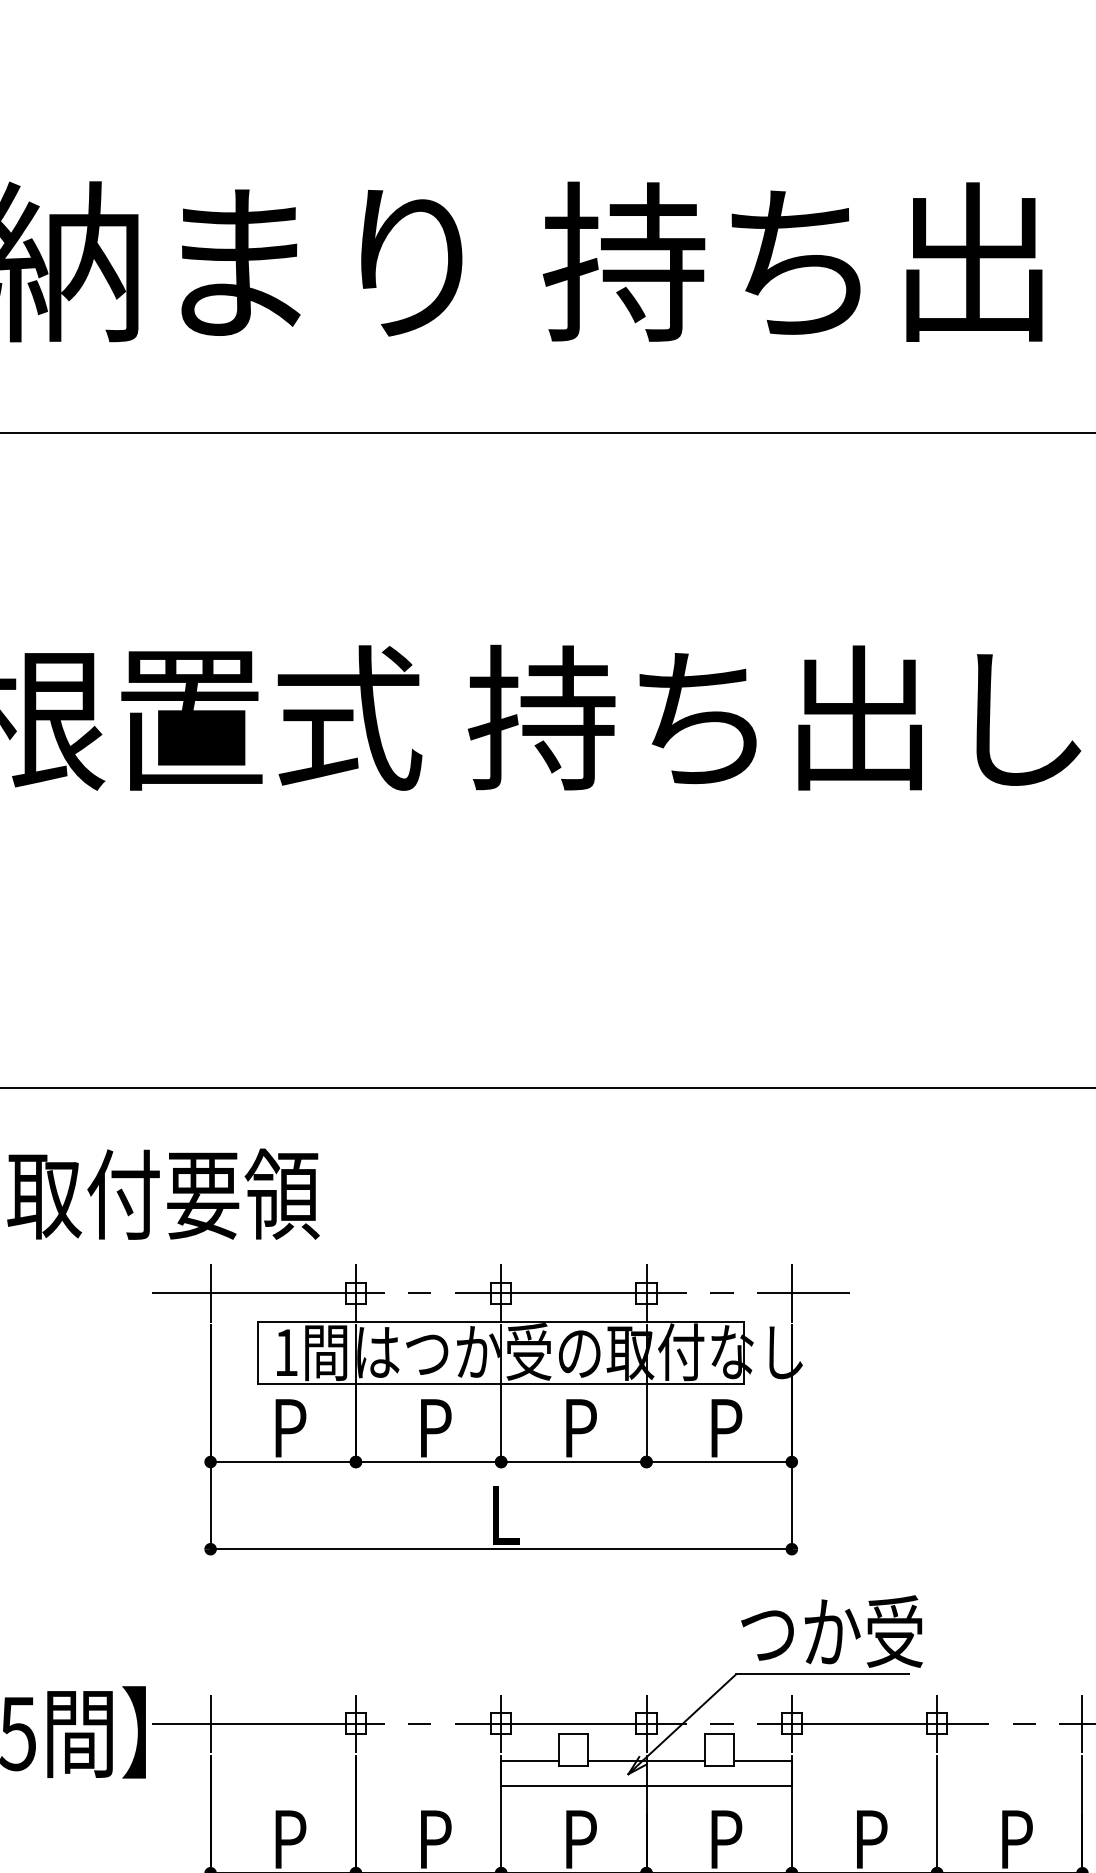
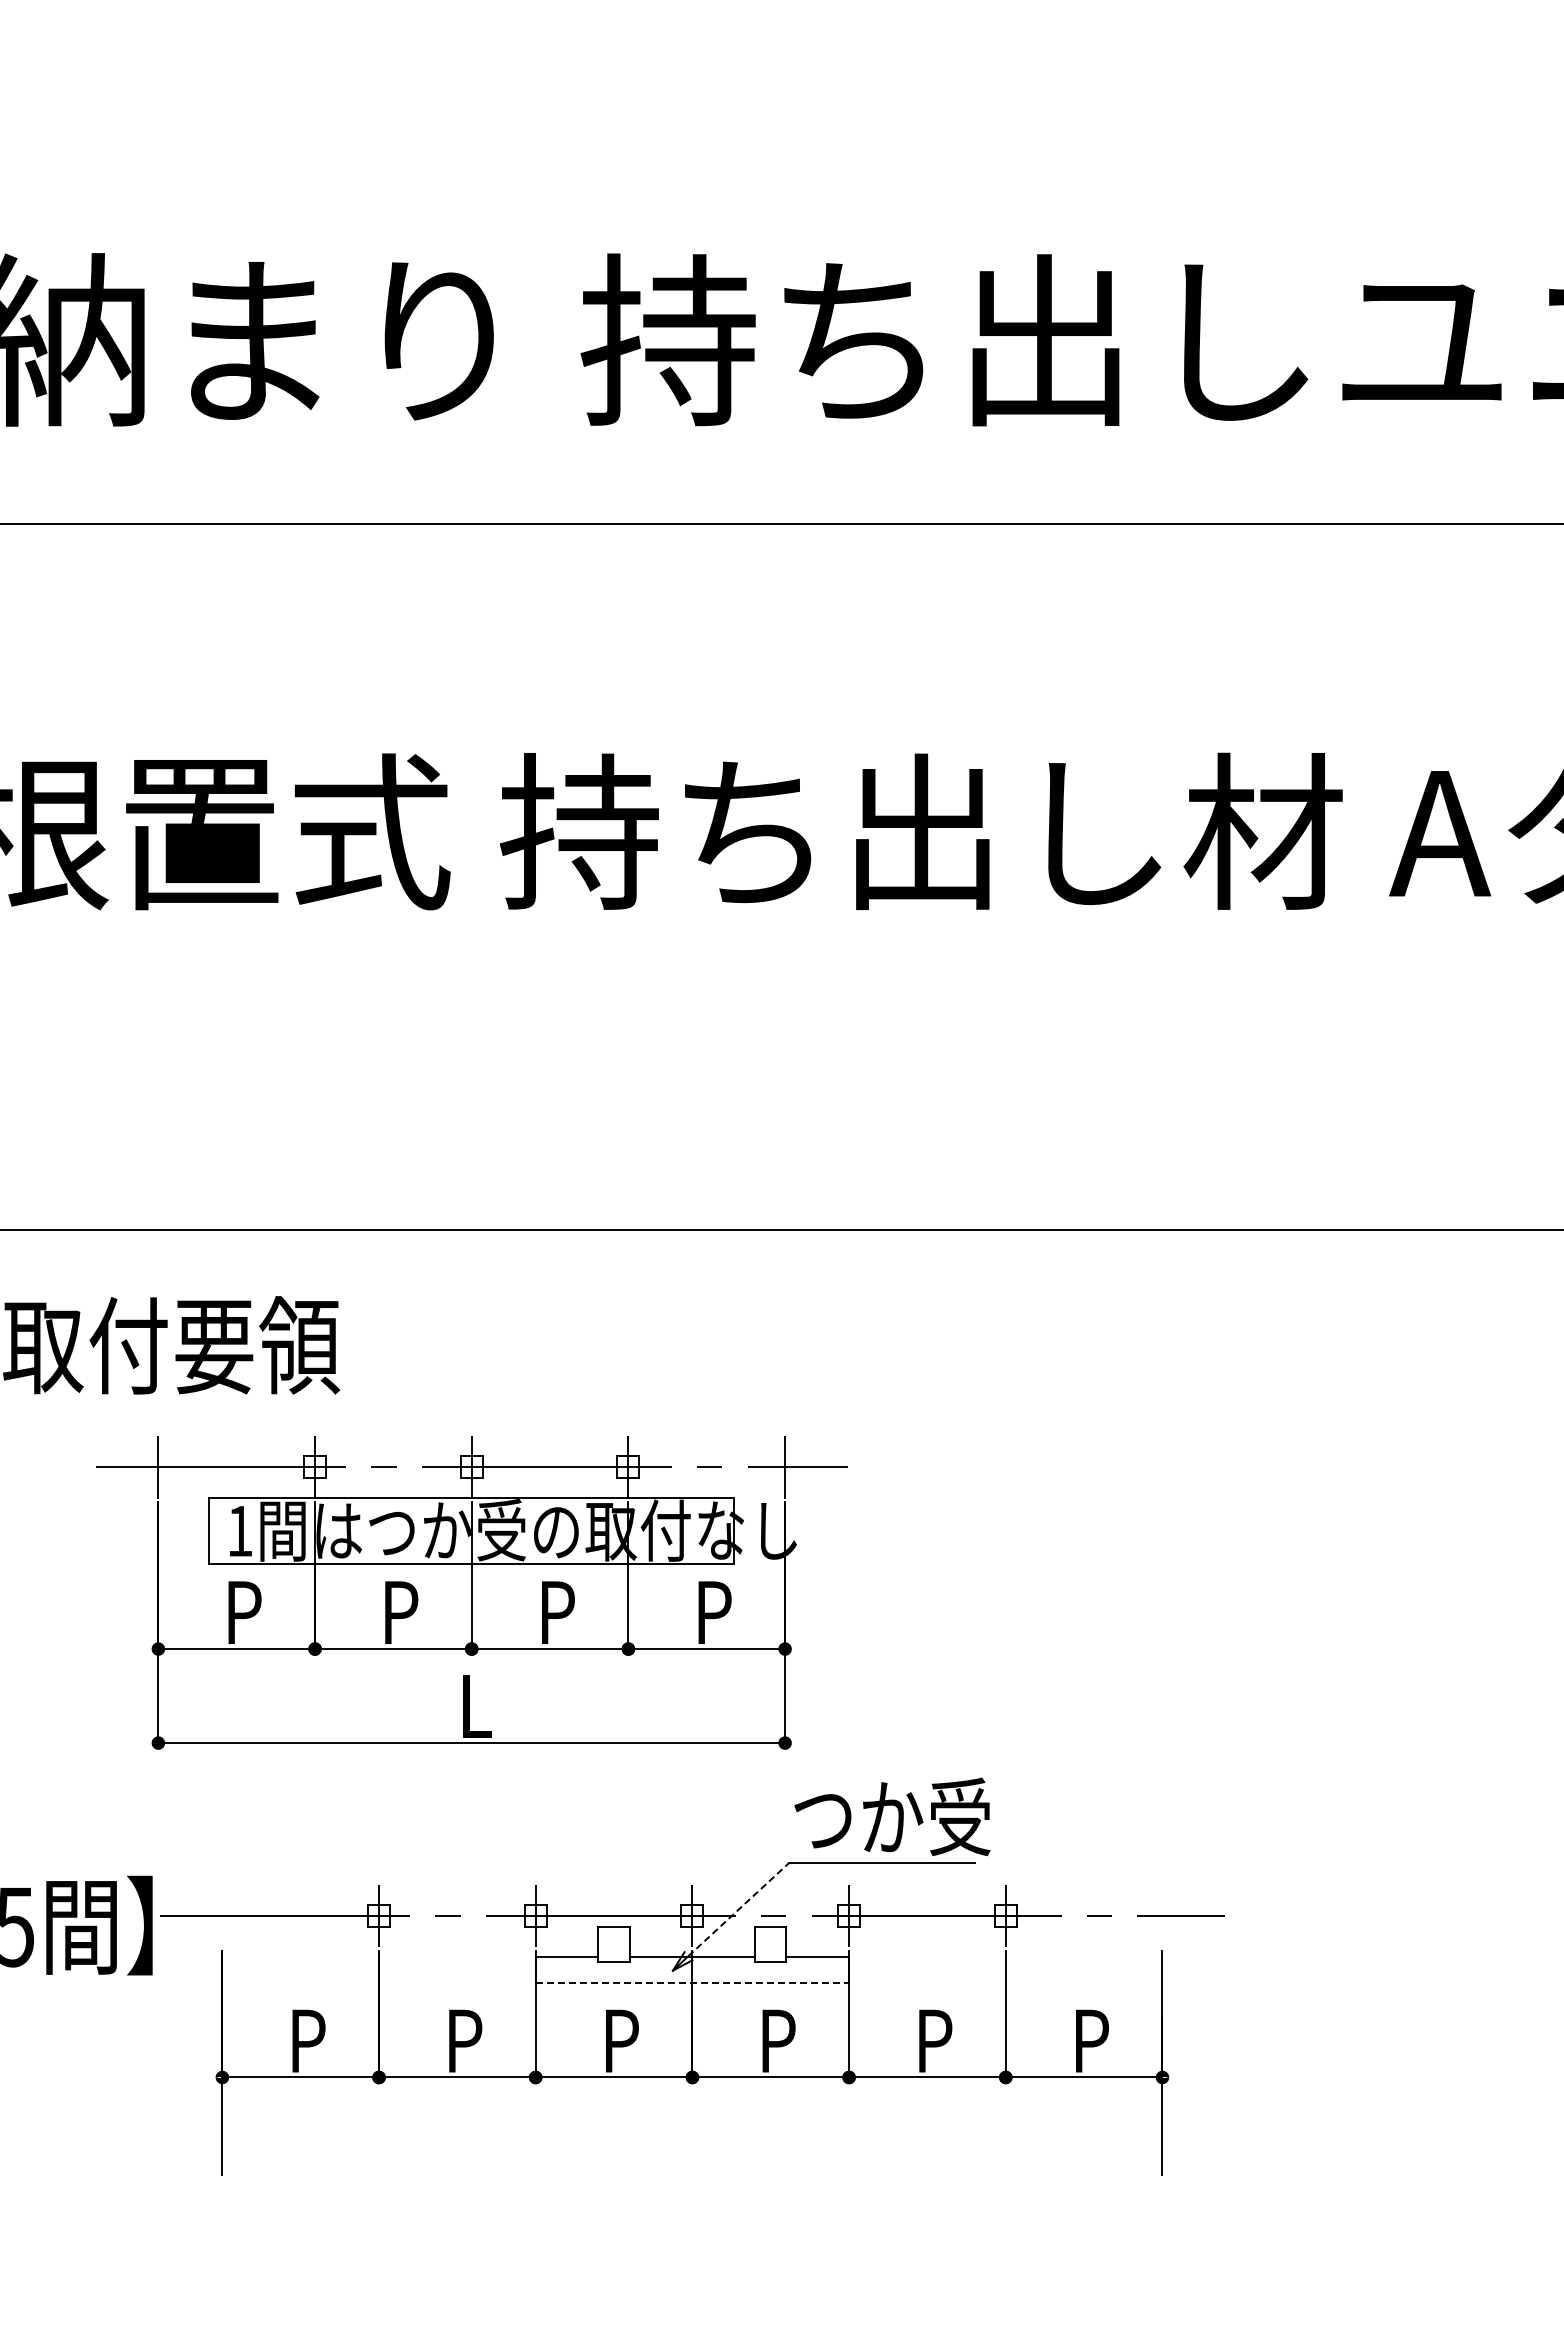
part: (500, 1409) -> (471, 1592), moved
line: (689, 1717) -> (738, 1909), solid -> dashed
line: (210, 1723) -> (222, 1915), removed
line: (1082, 1723) -> (1162, 1915), removed
line: (646, 1786) -> (692, 1983), solid -> dashed

